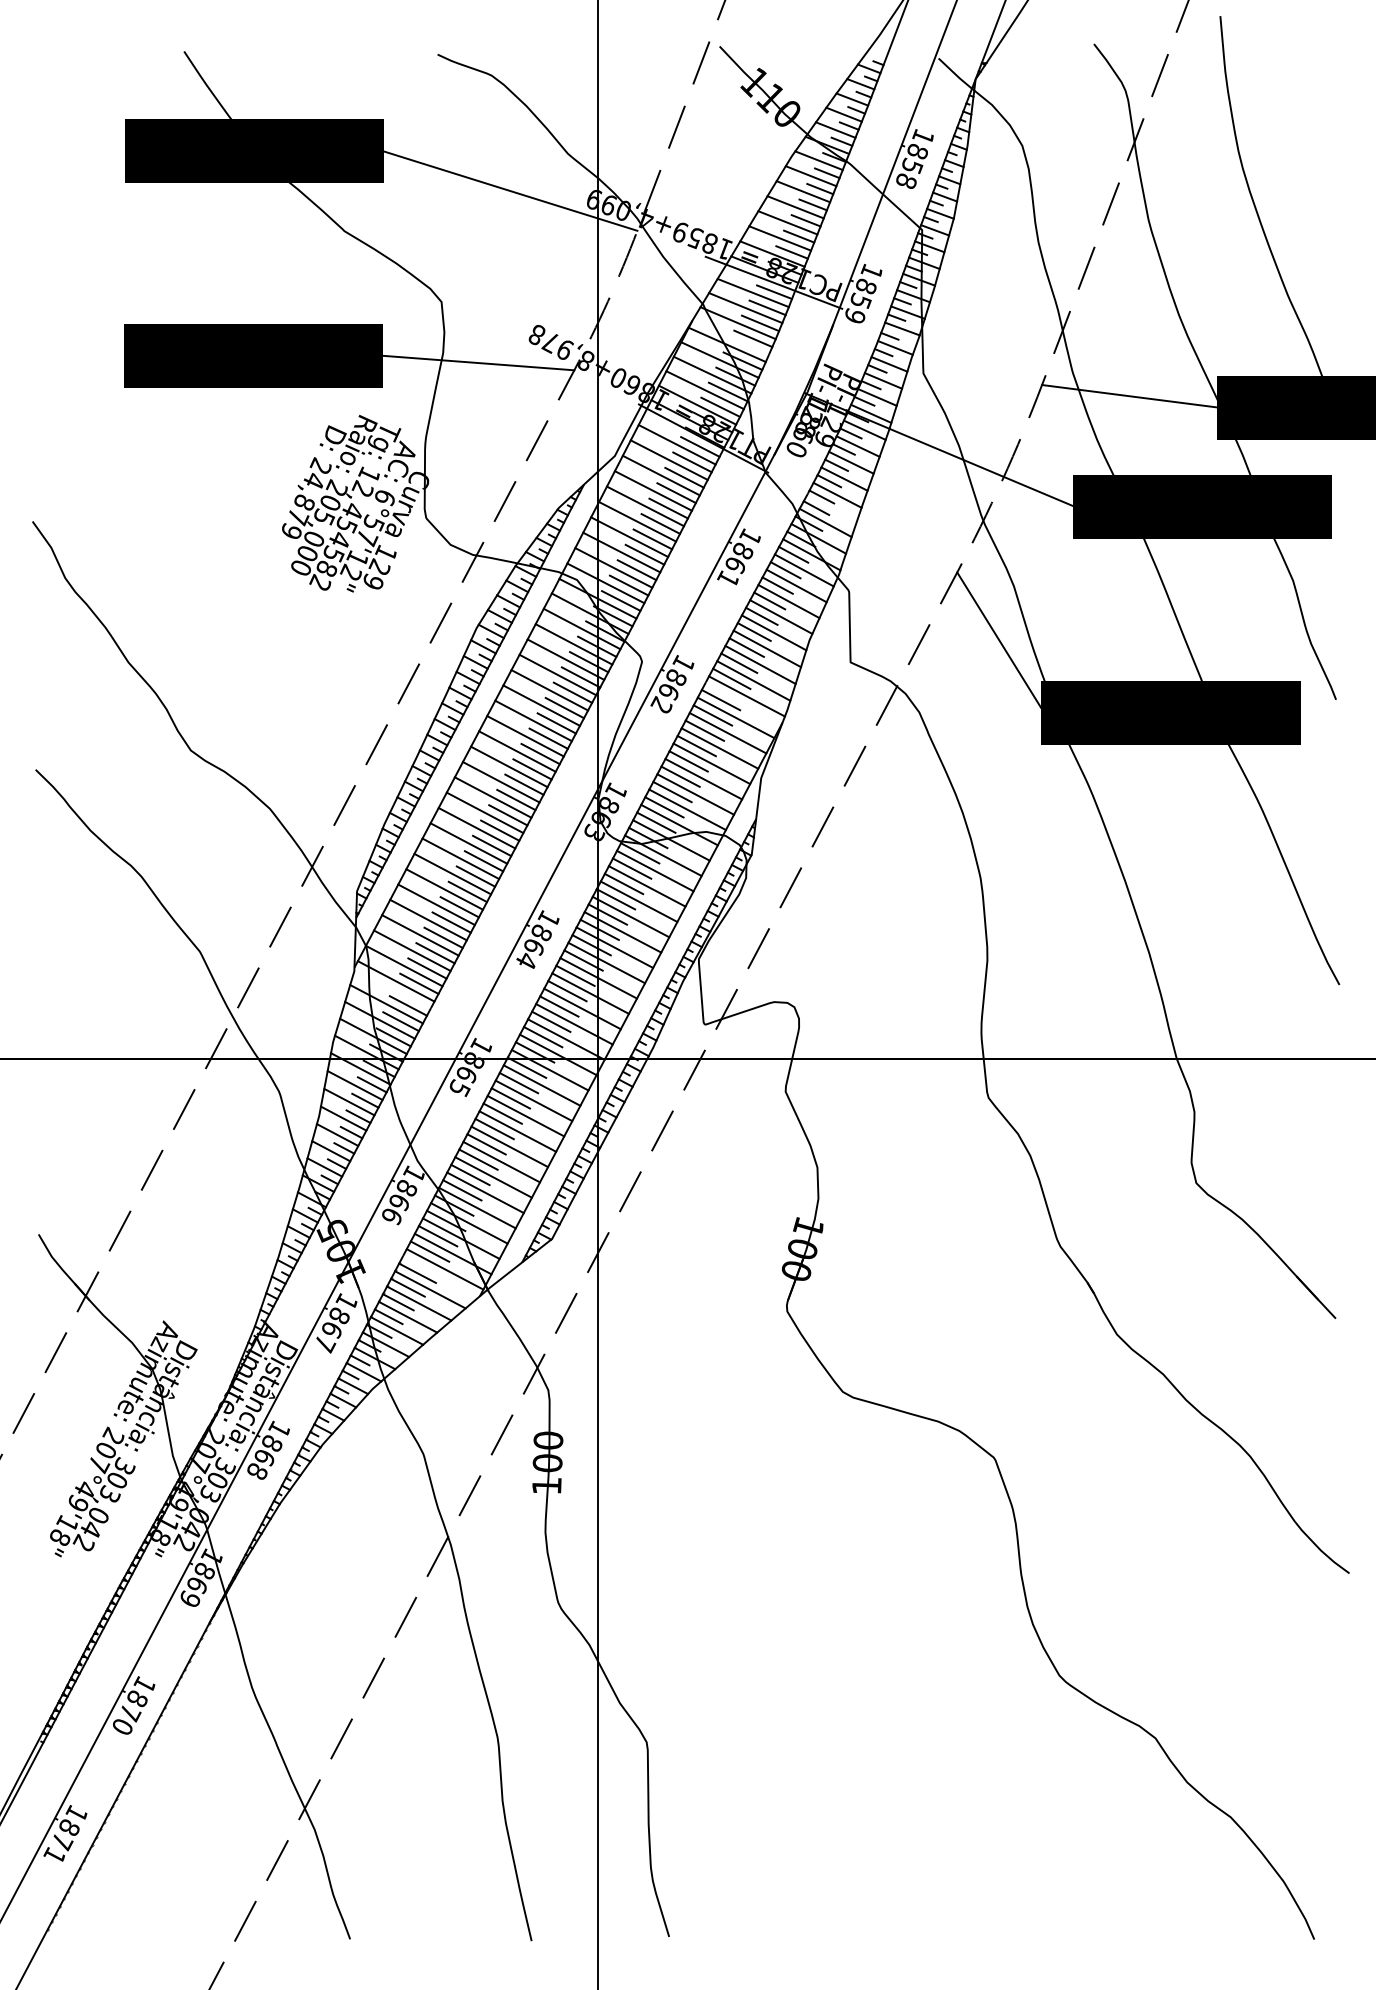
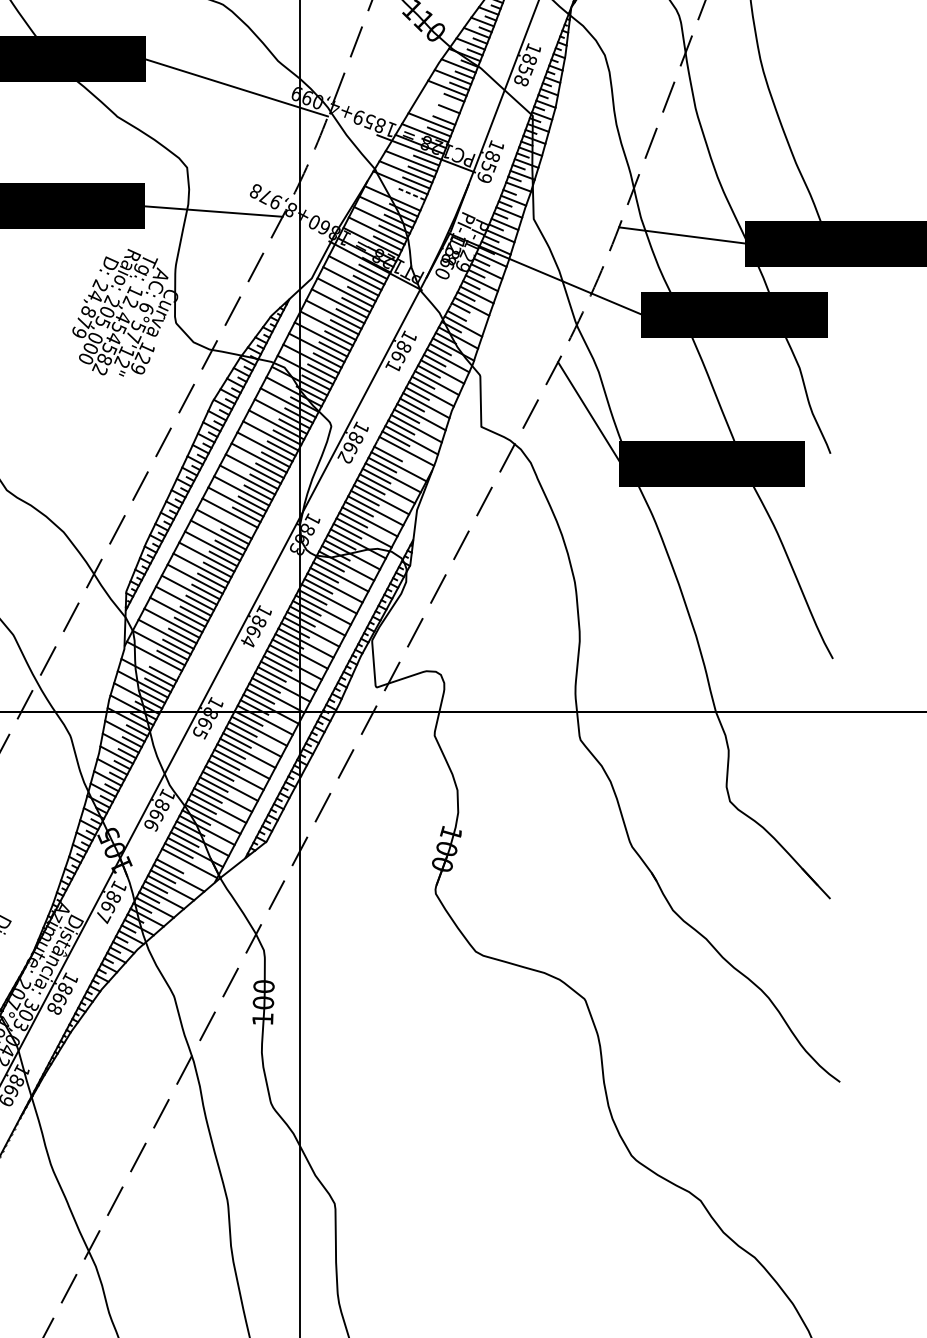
line: (795, 207) -> (441, 99), removed
line: (787, 222) -> (435, 110), removed
line: (753, 338) -> (411, 193), solid -> dashed
line: (516, 799) -> (241, 525), removed

